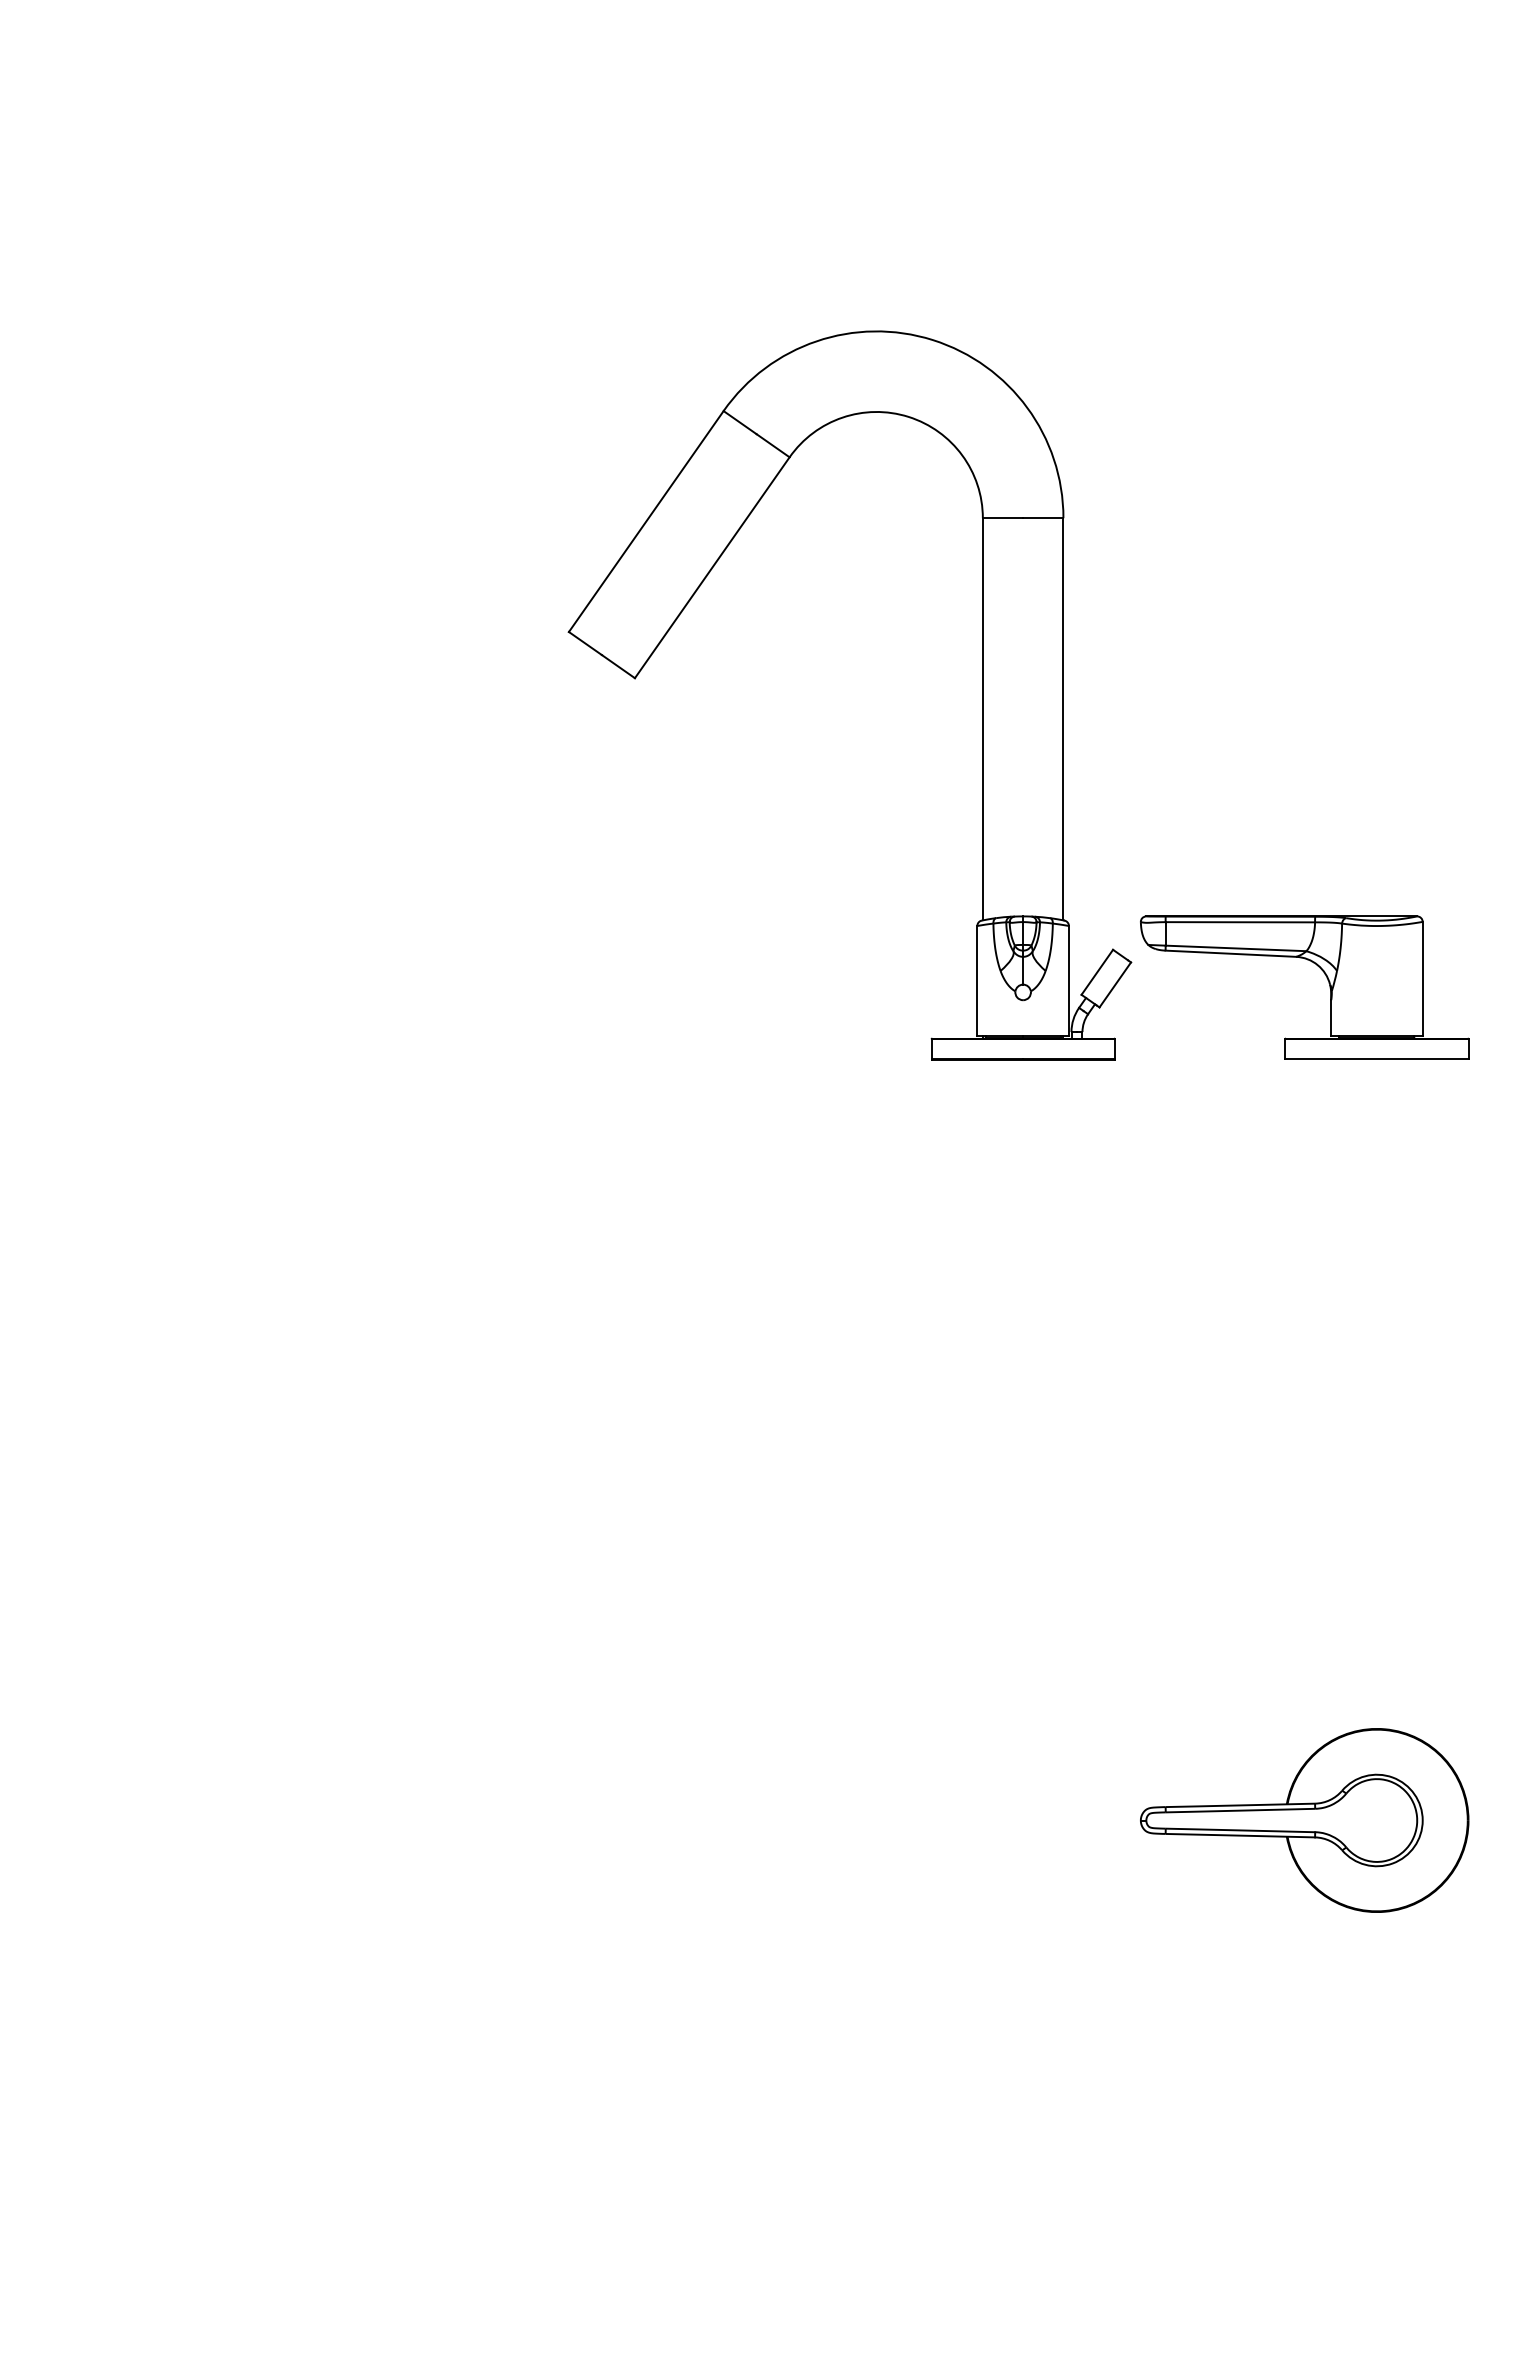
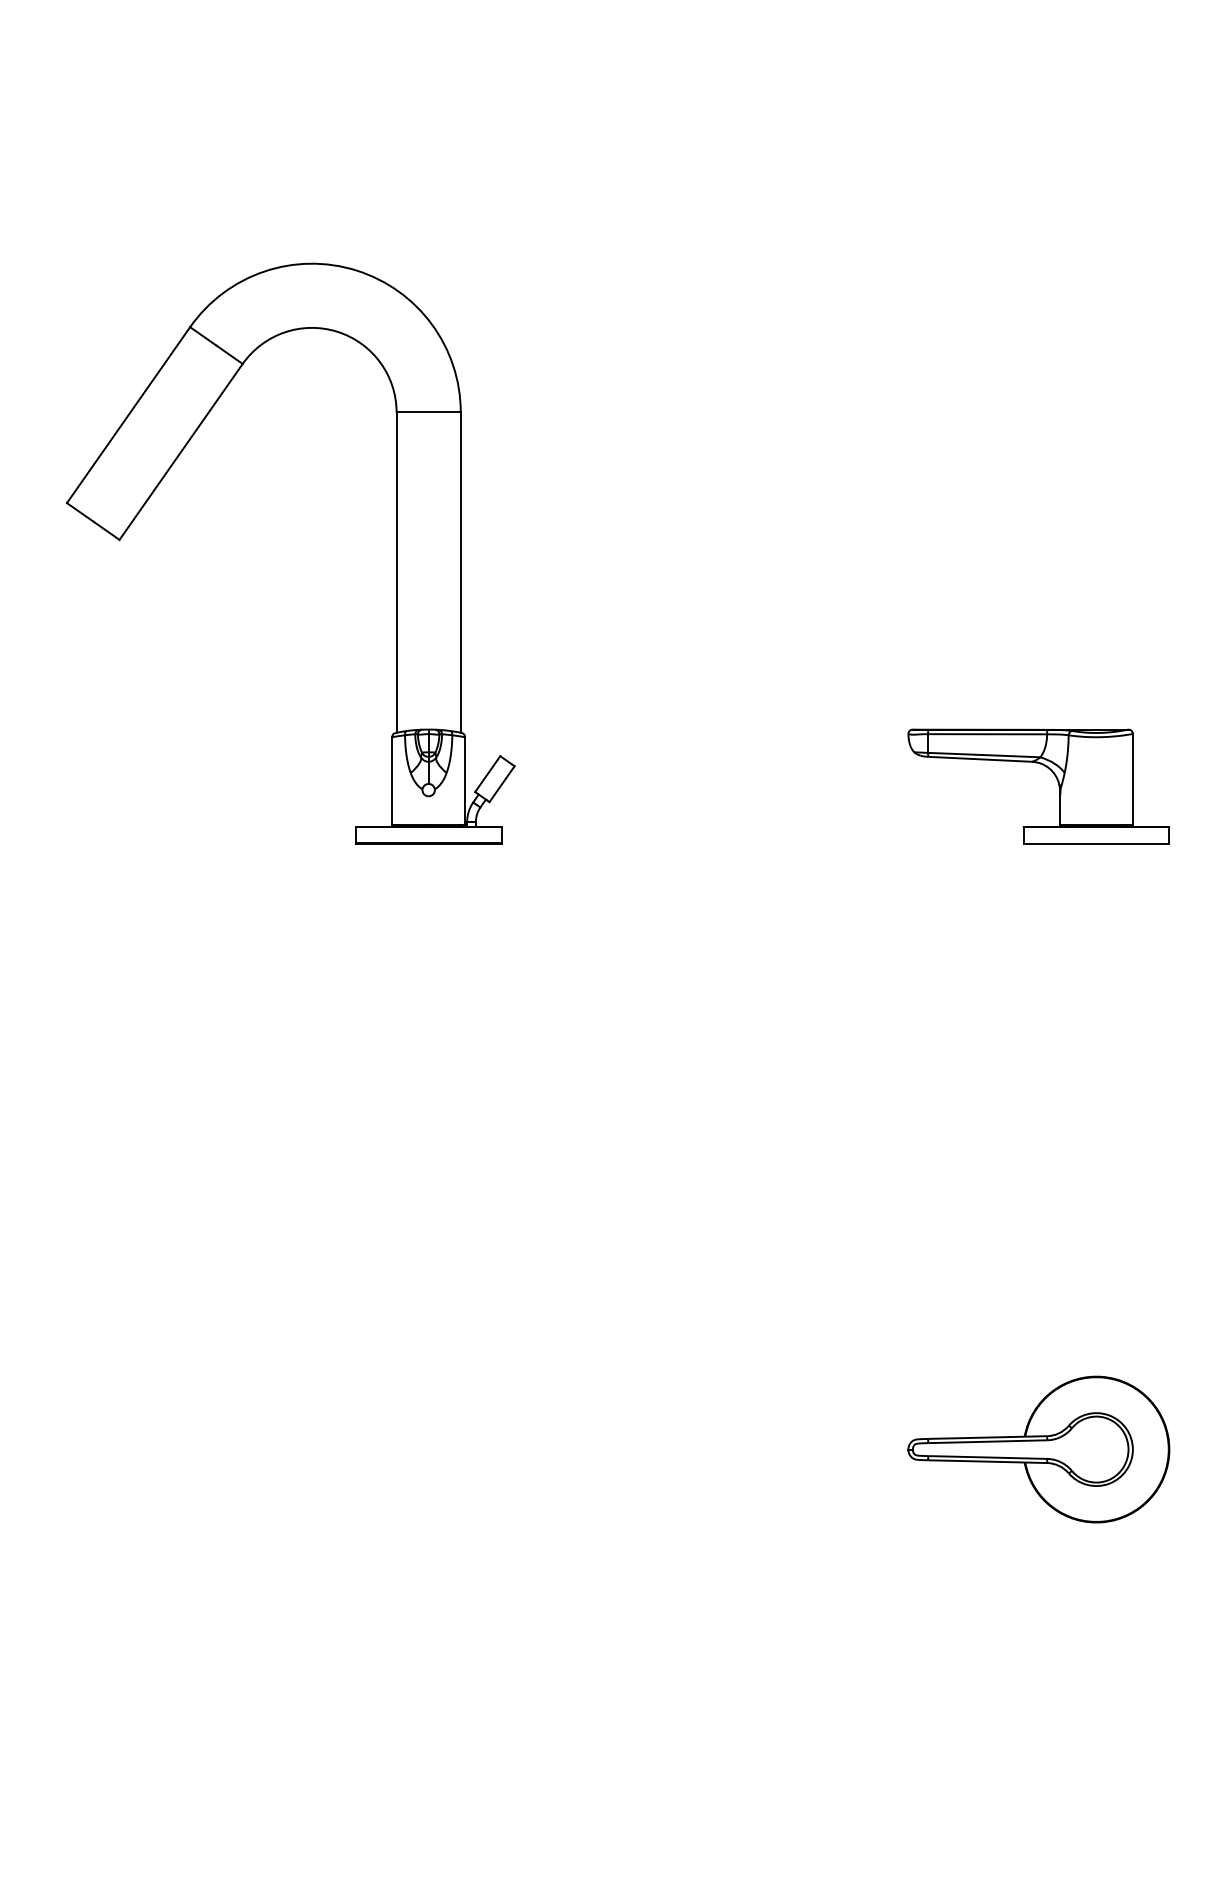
part: (982, 695) -> (396, 553), moved

